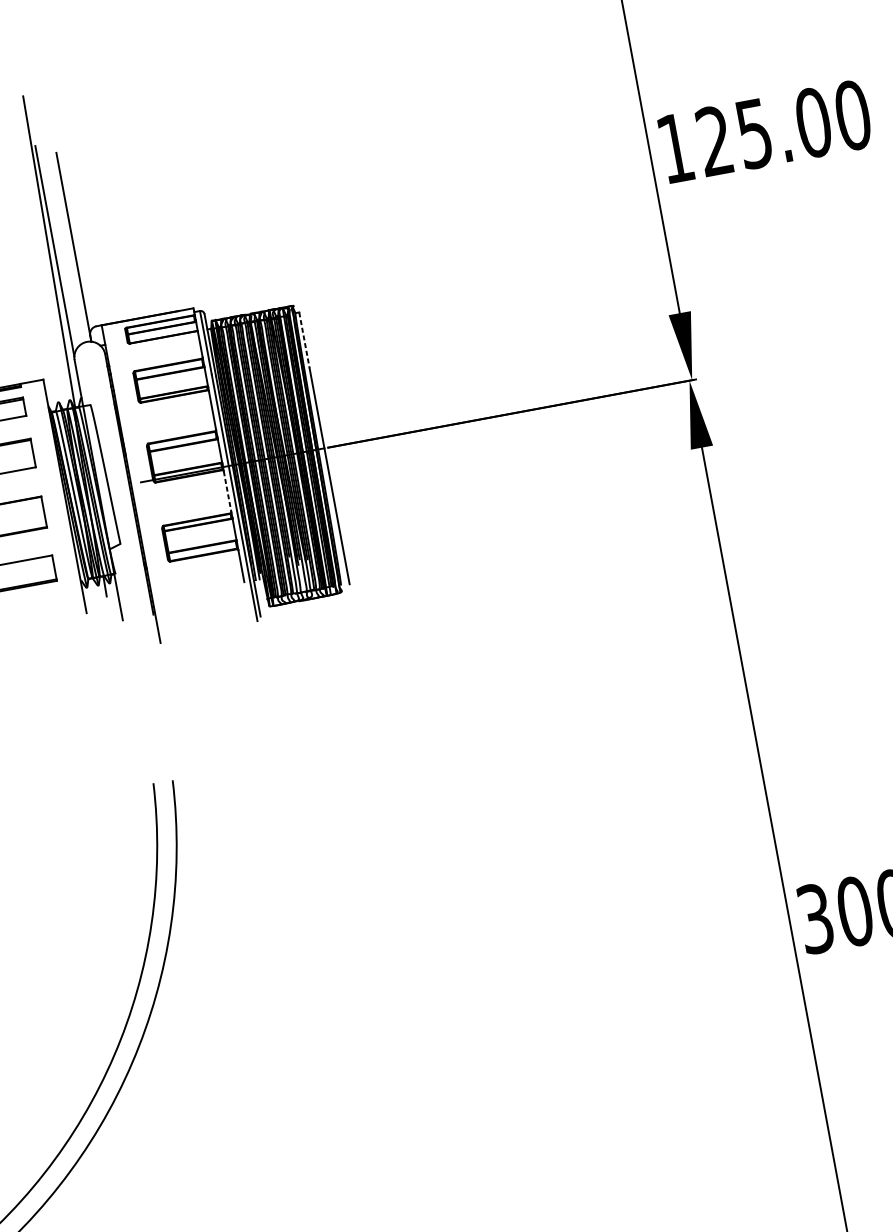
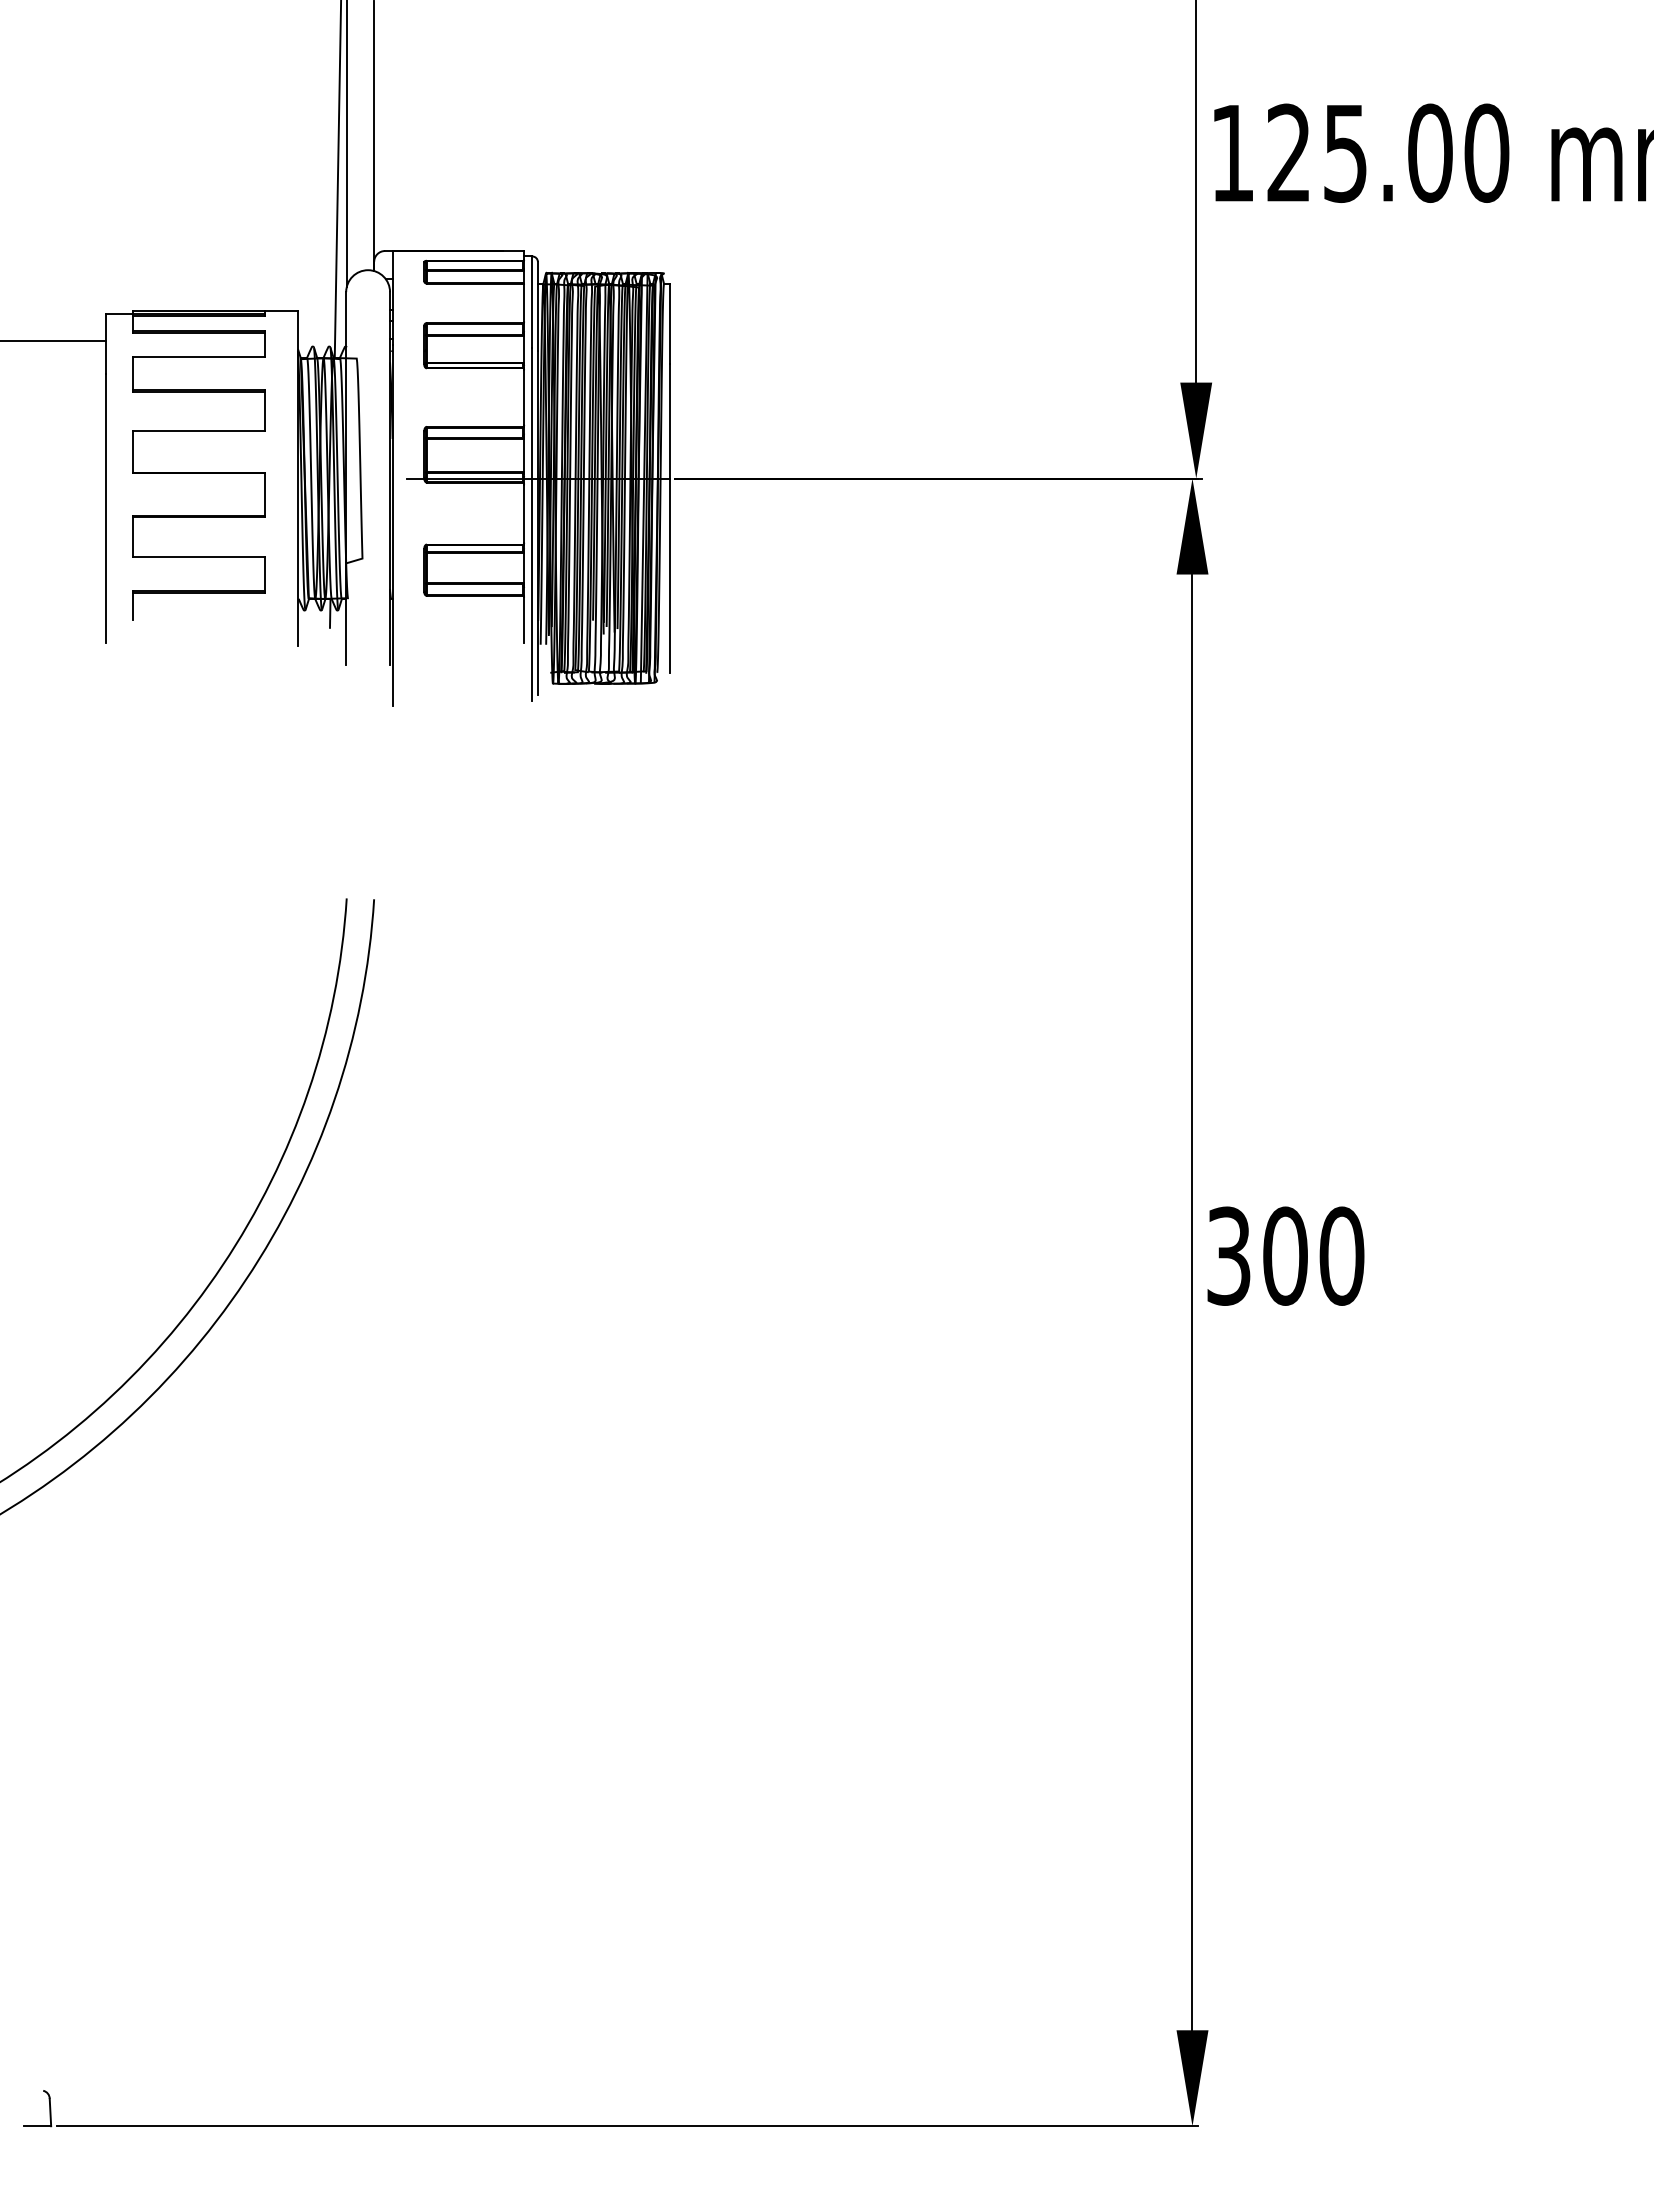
line: (304, 340) -> (669, 324), dashed -> solid
line: (227, 492) -> (524, 514), dashed -> solid

